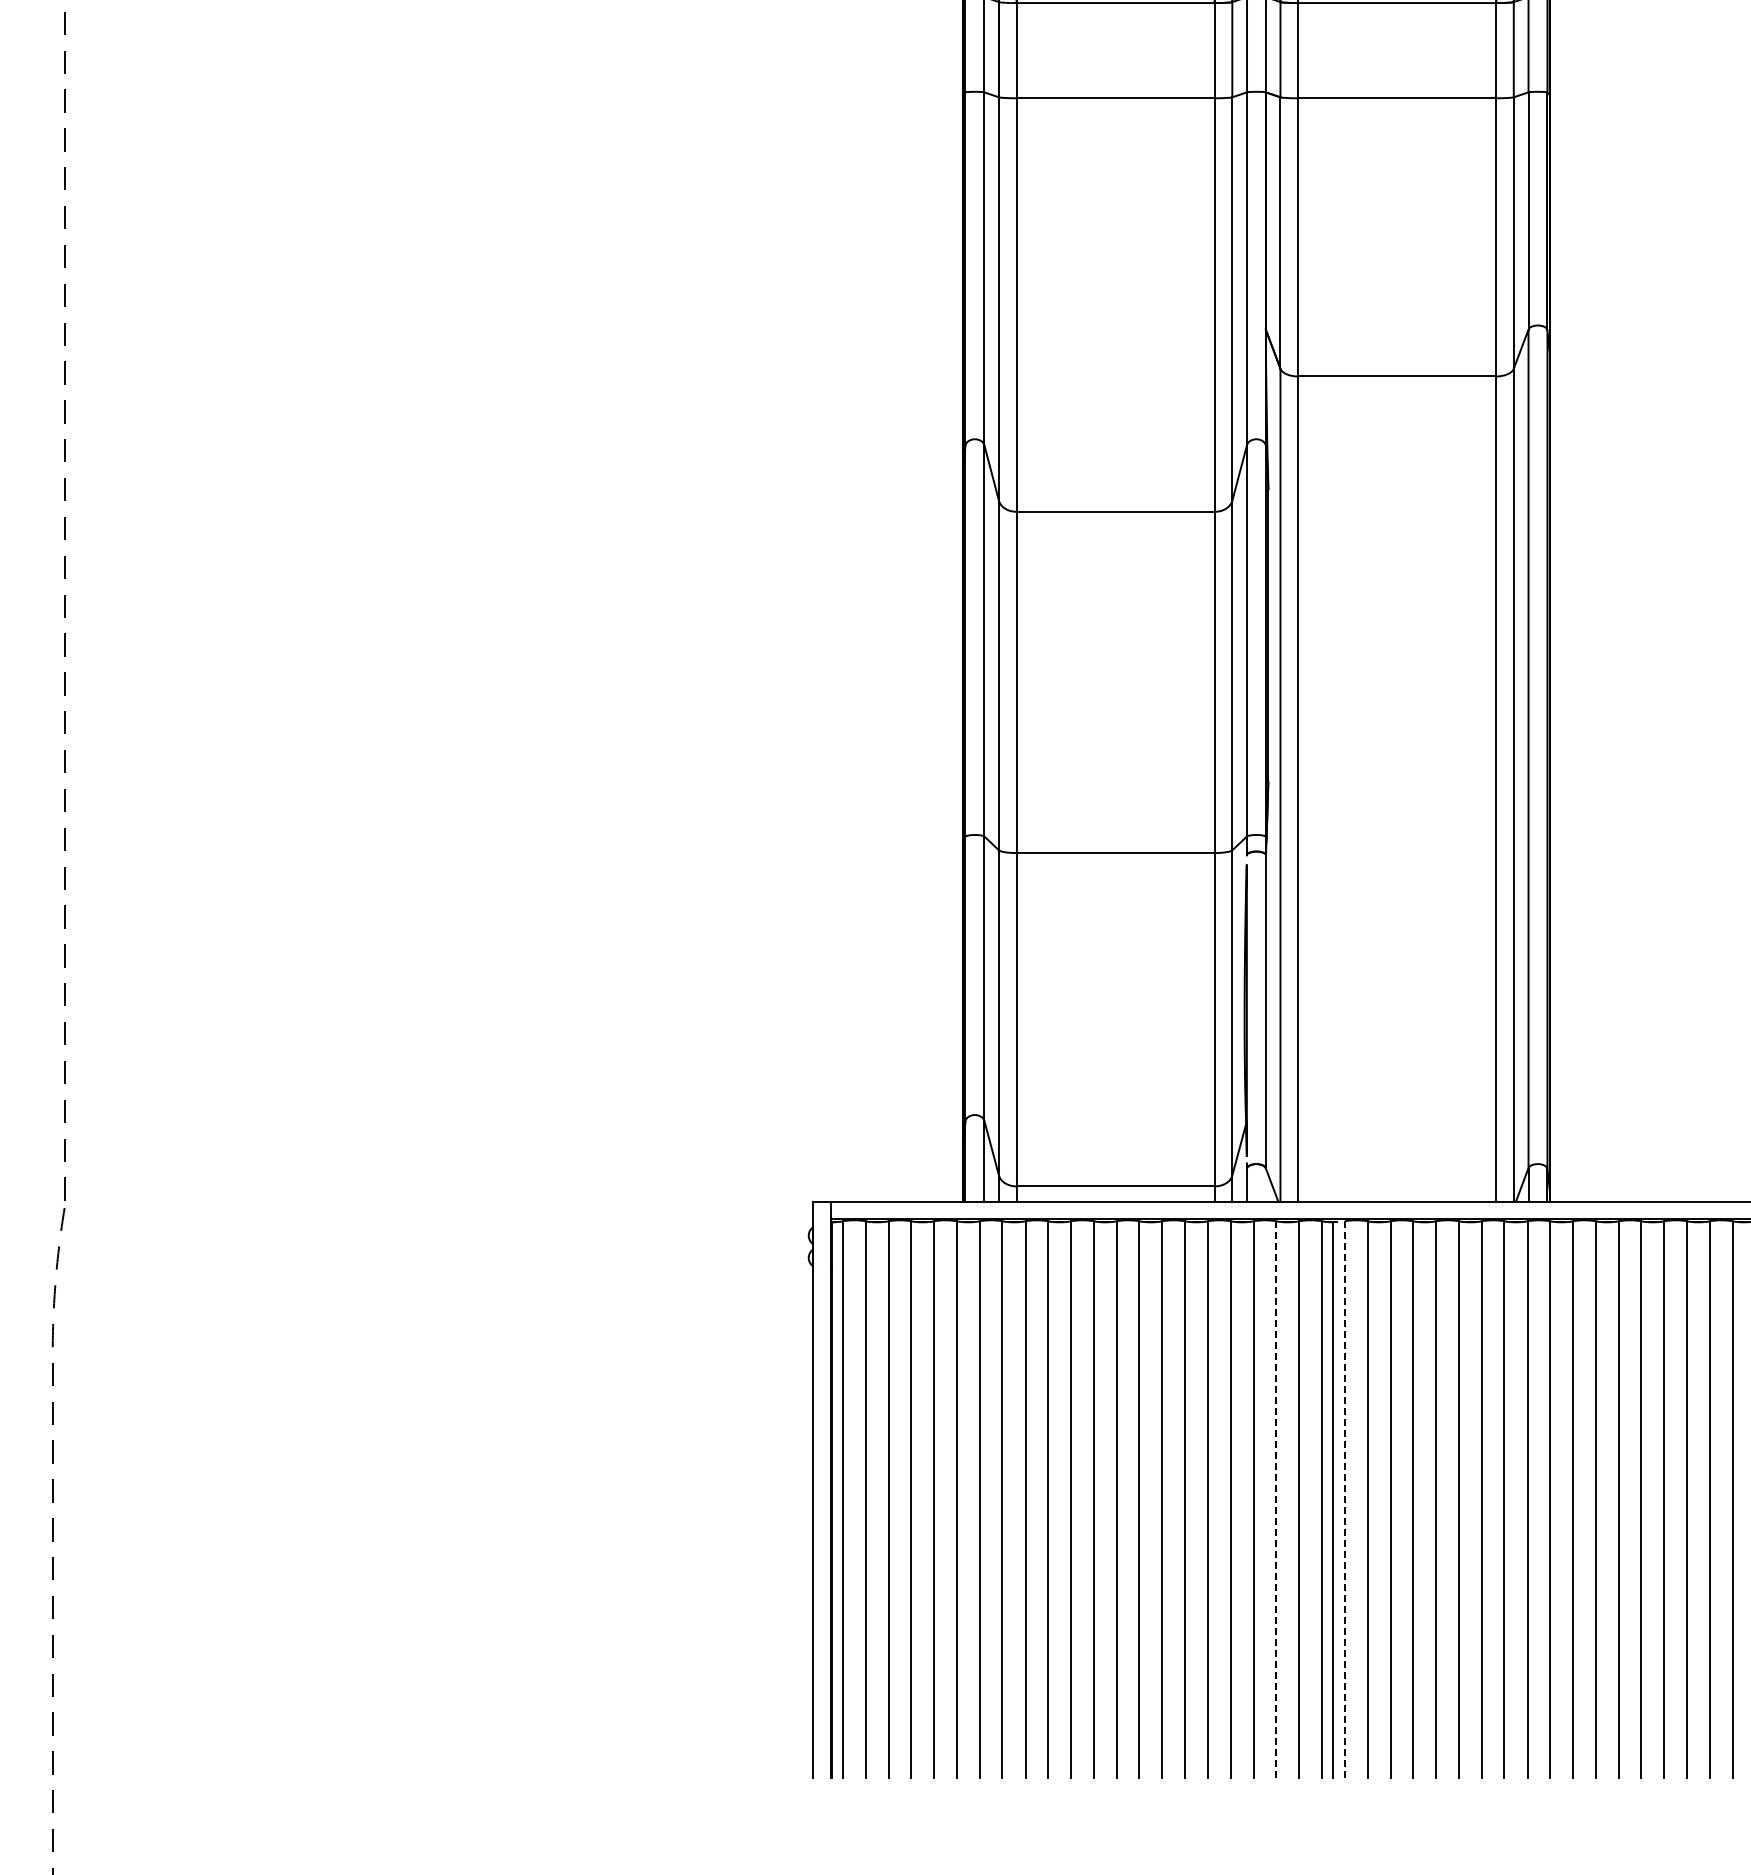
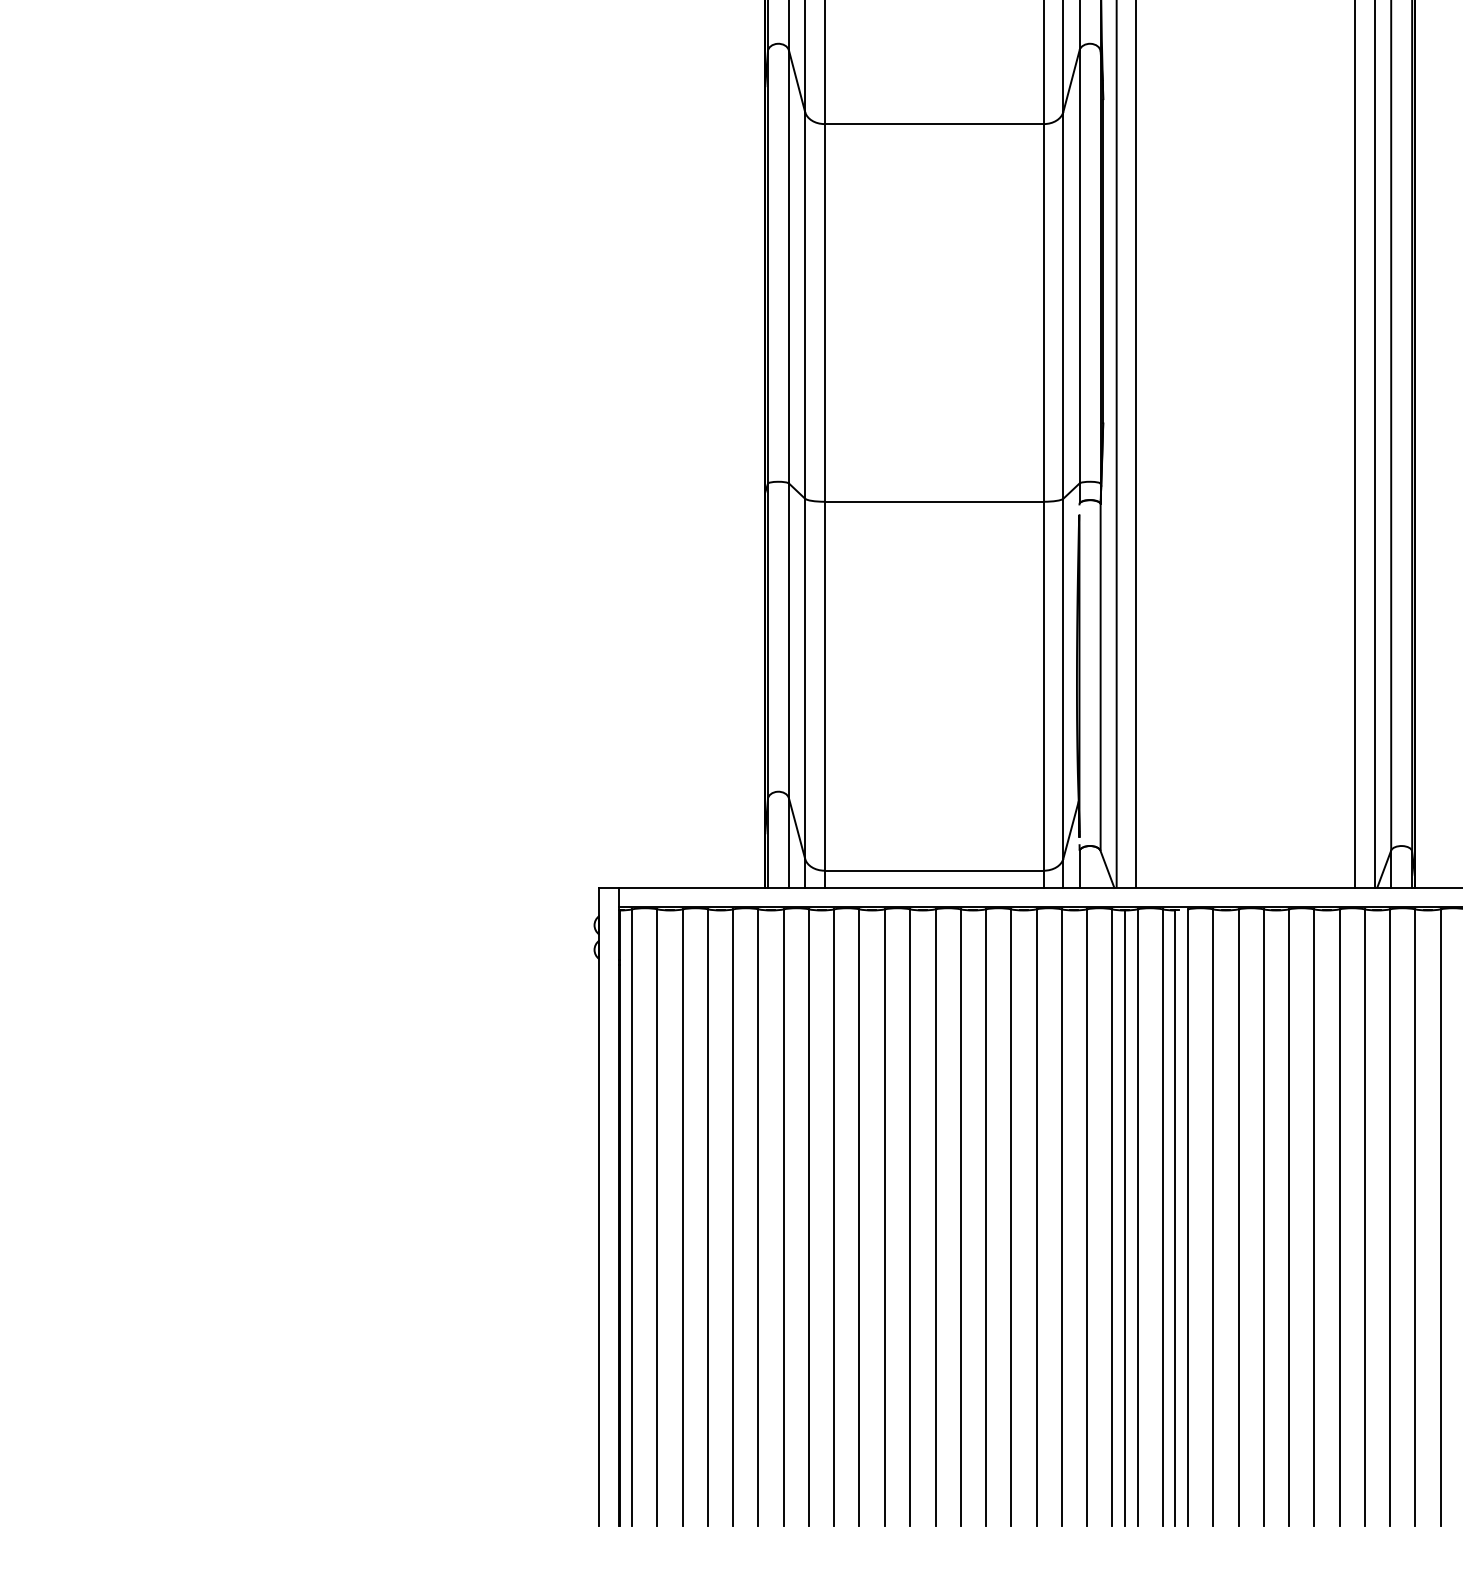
line: (1276, 1500) -> (1112, 1218), dashed -> solid
line: (1287, 1500) -> (1124, 1218), added
line: (1344, 1500) -> (1187, 1218), dashed -> solid

